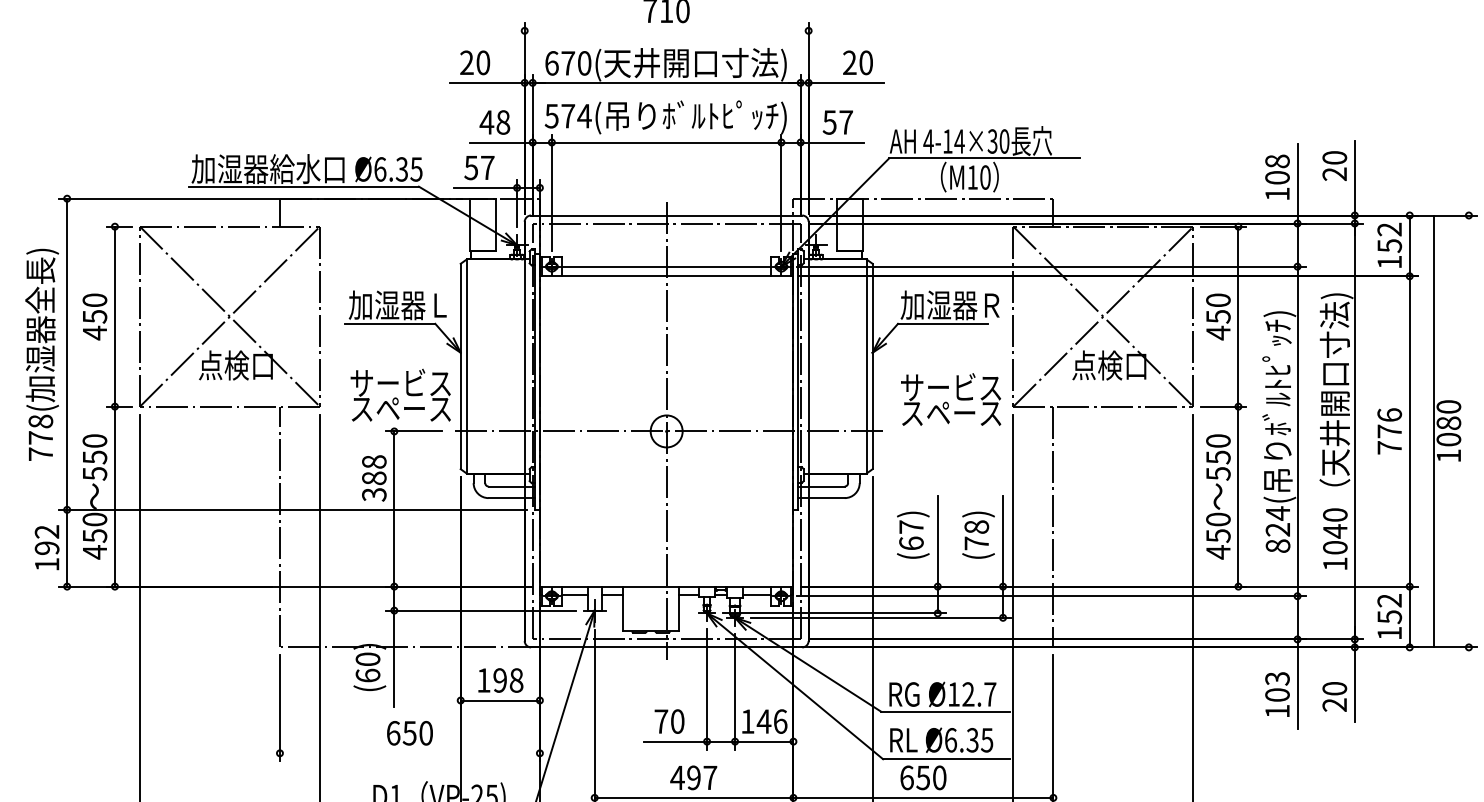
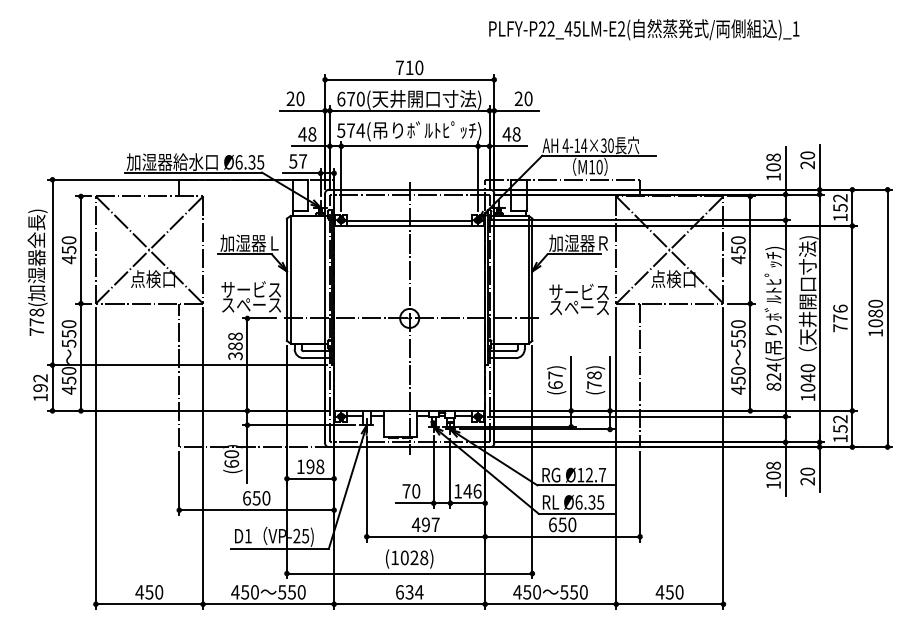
line: (666, 30) -> (409, 79), added
text: (837, 122) -> (511, 134), 57 -> 48
line: (1433, 431) -> (887, 318), moved
text: (1277, 678) -> (773, 465), 103 -> 108
line: (409, 753) -> (256, 510), added

